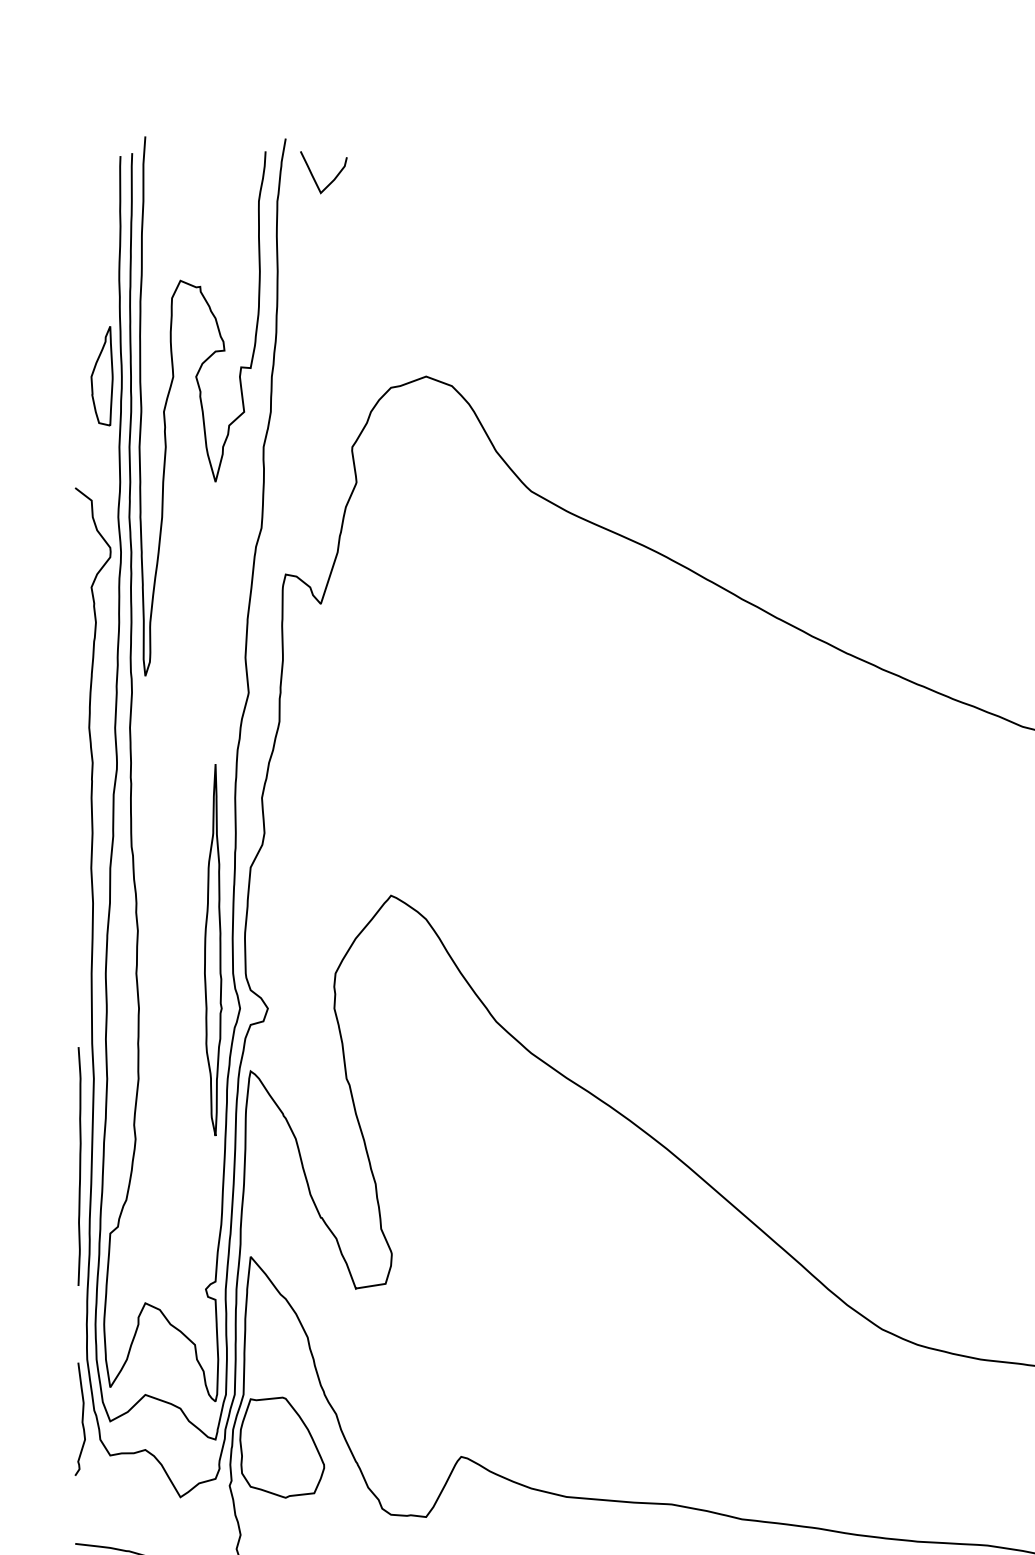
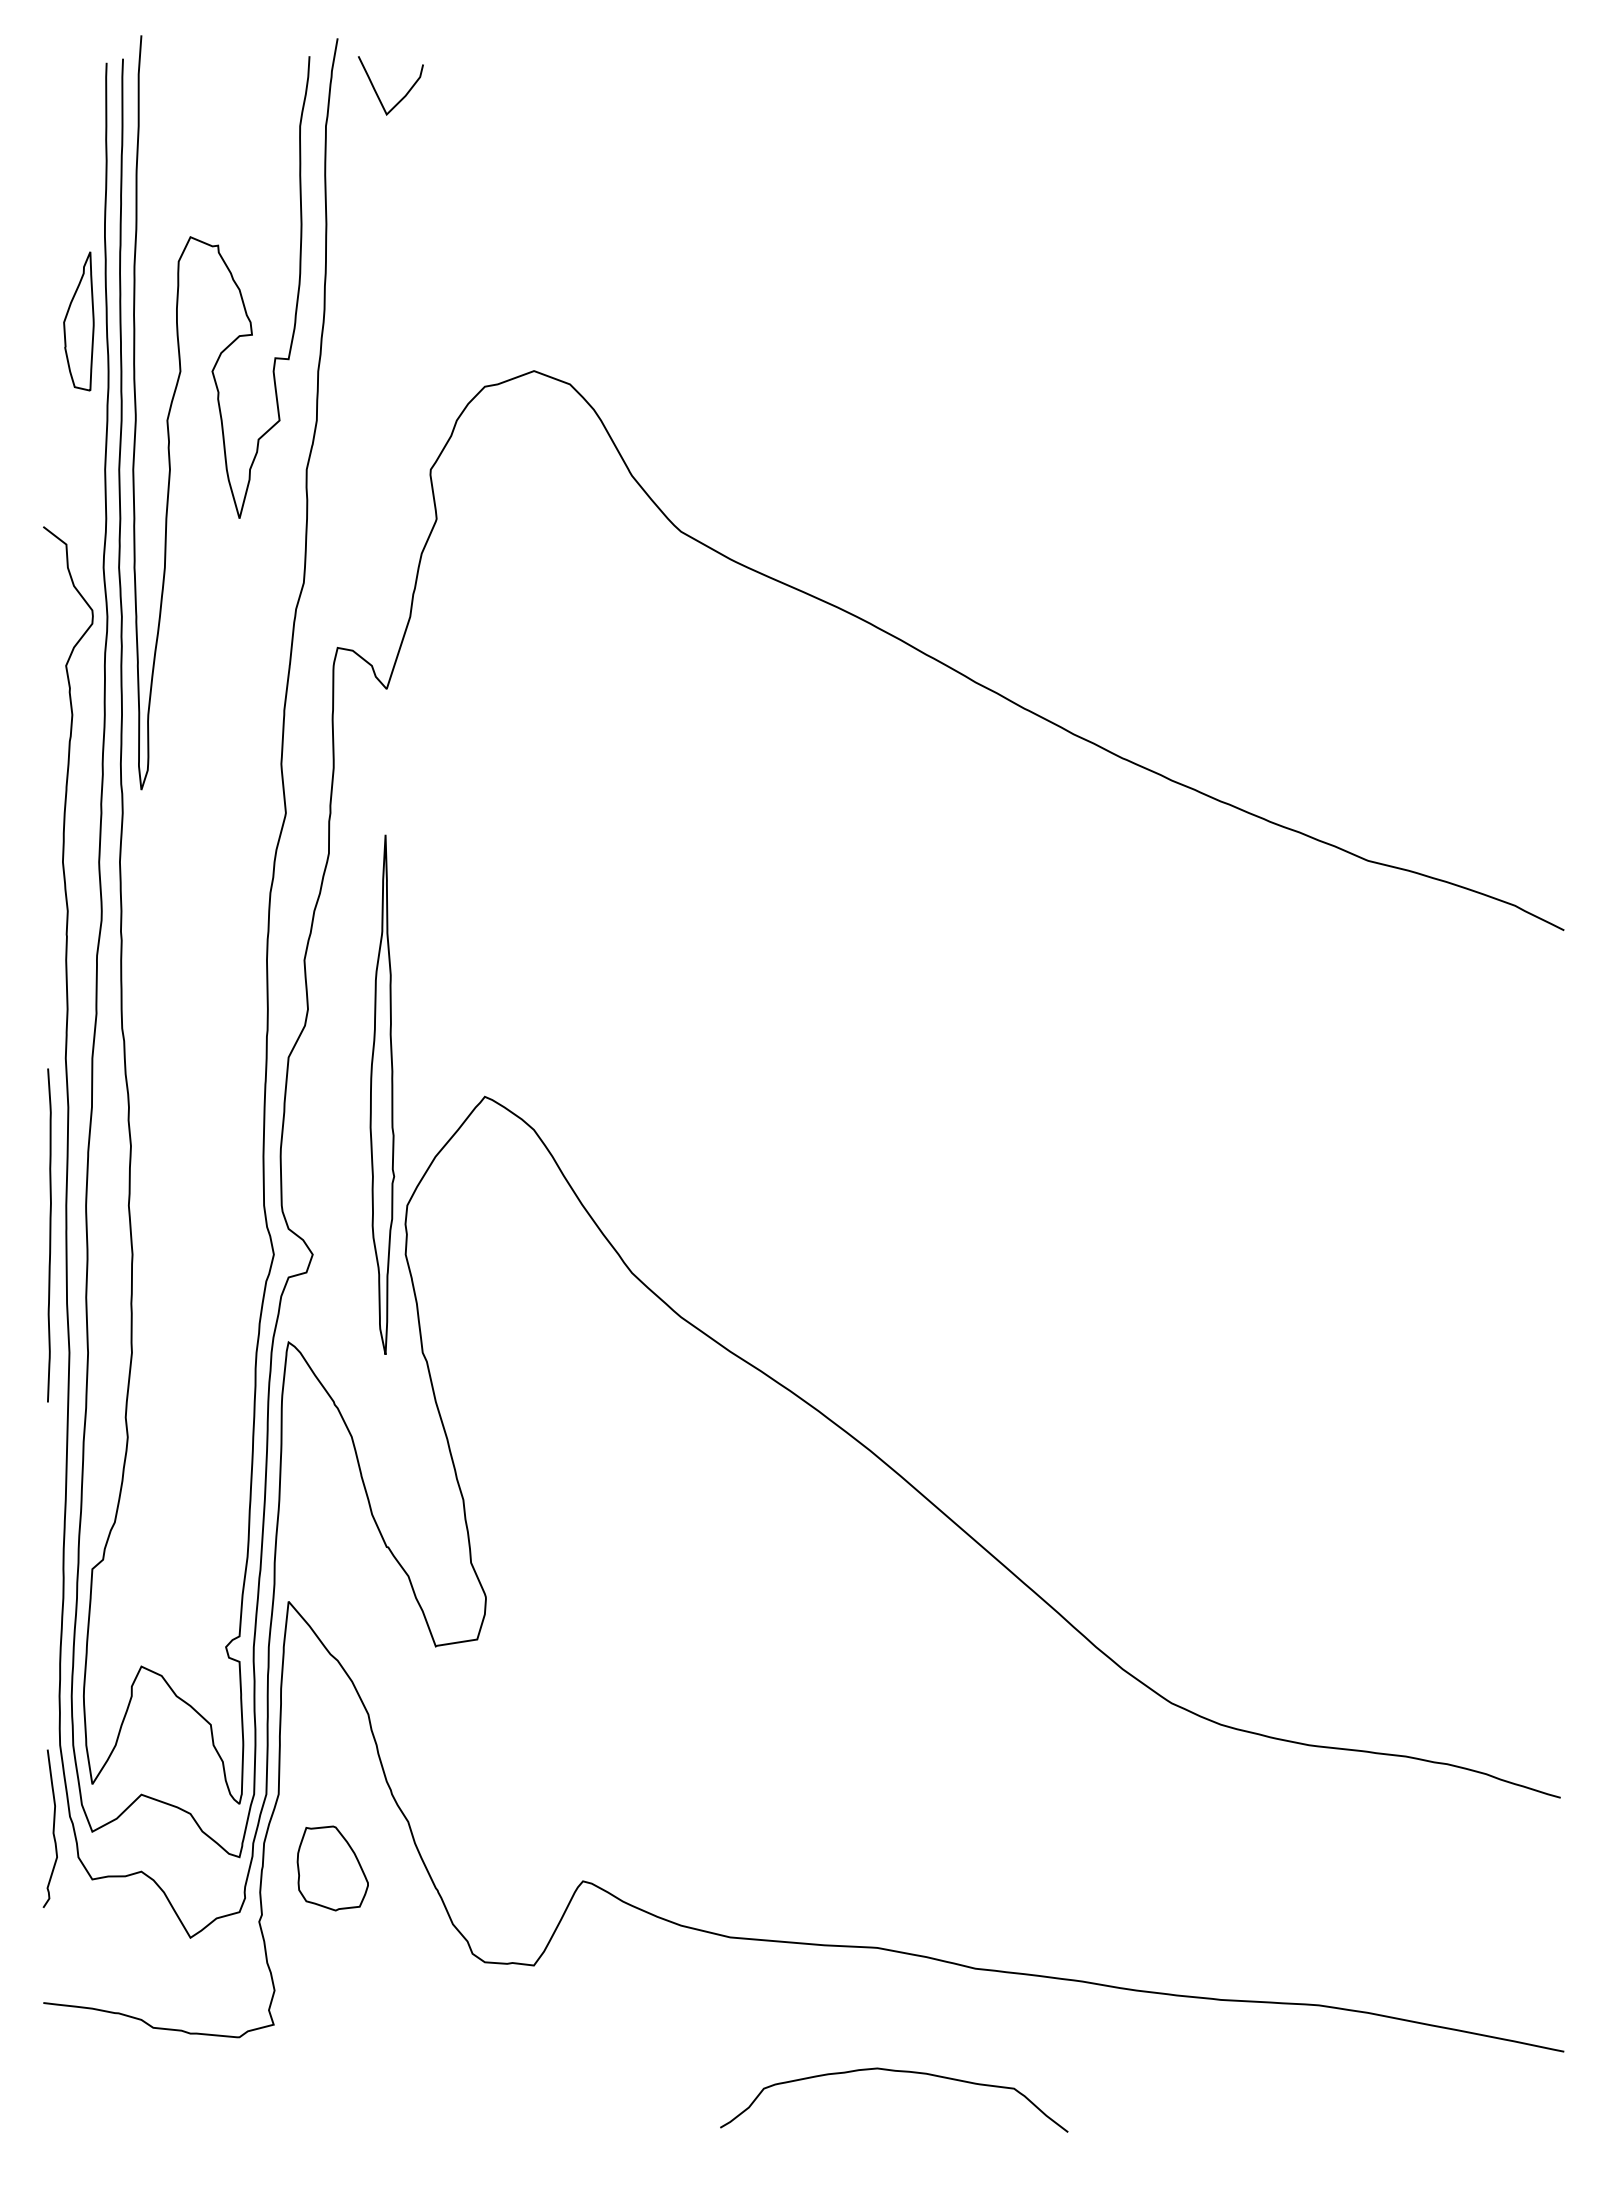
part: (101, 376) -> (78, 321), moved
part: (213, 949) -> (382, 1094), moved
curve: (79, 1166) -> (49, 1235), moved
part: (282, 1447) -> (332, 1868), size x0.6

